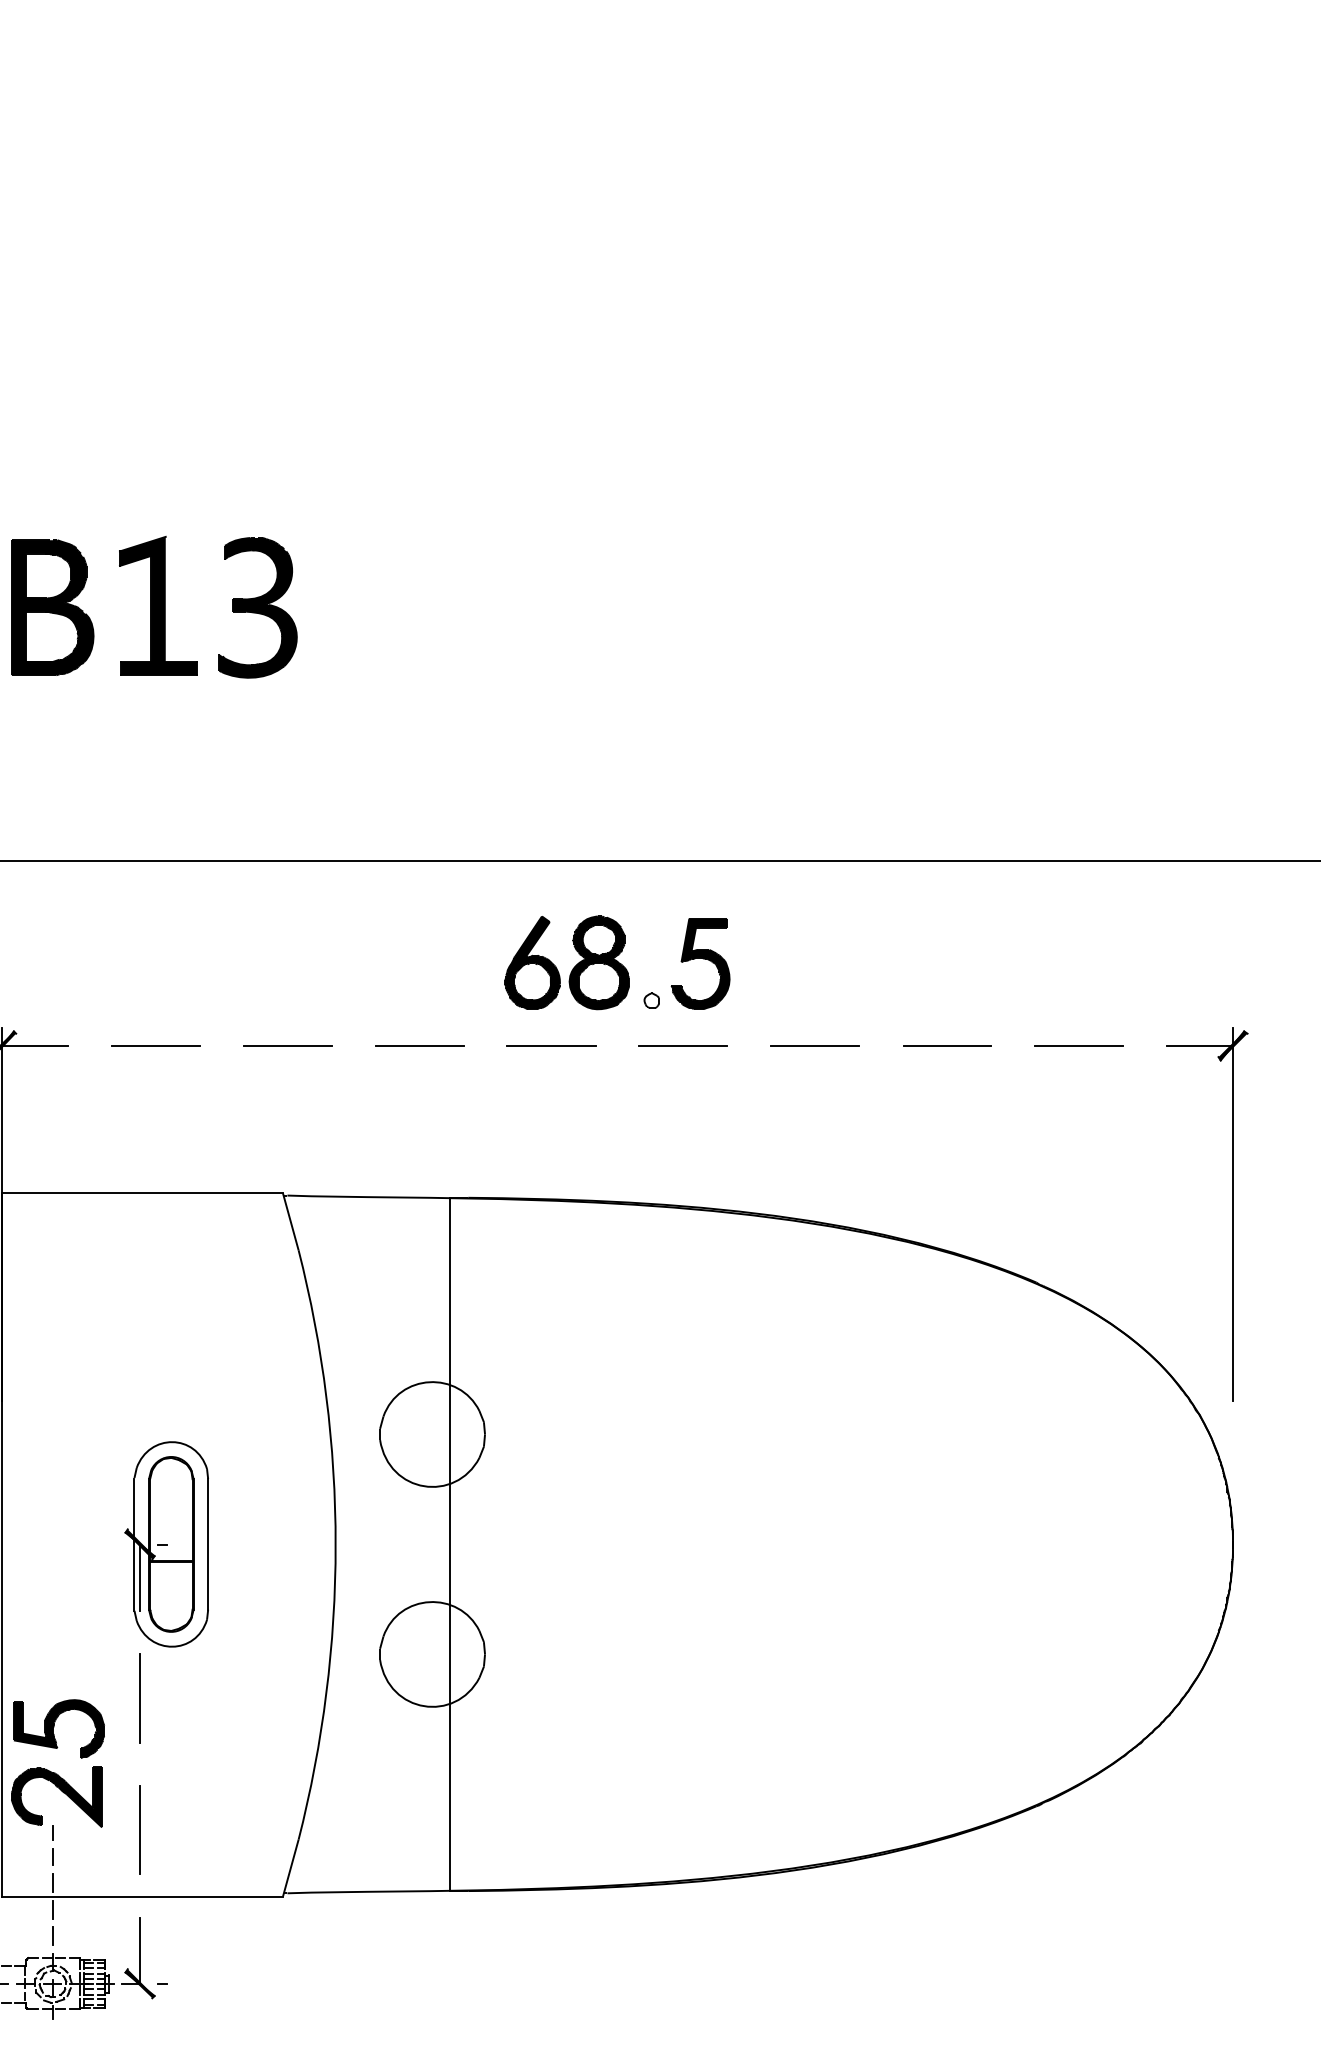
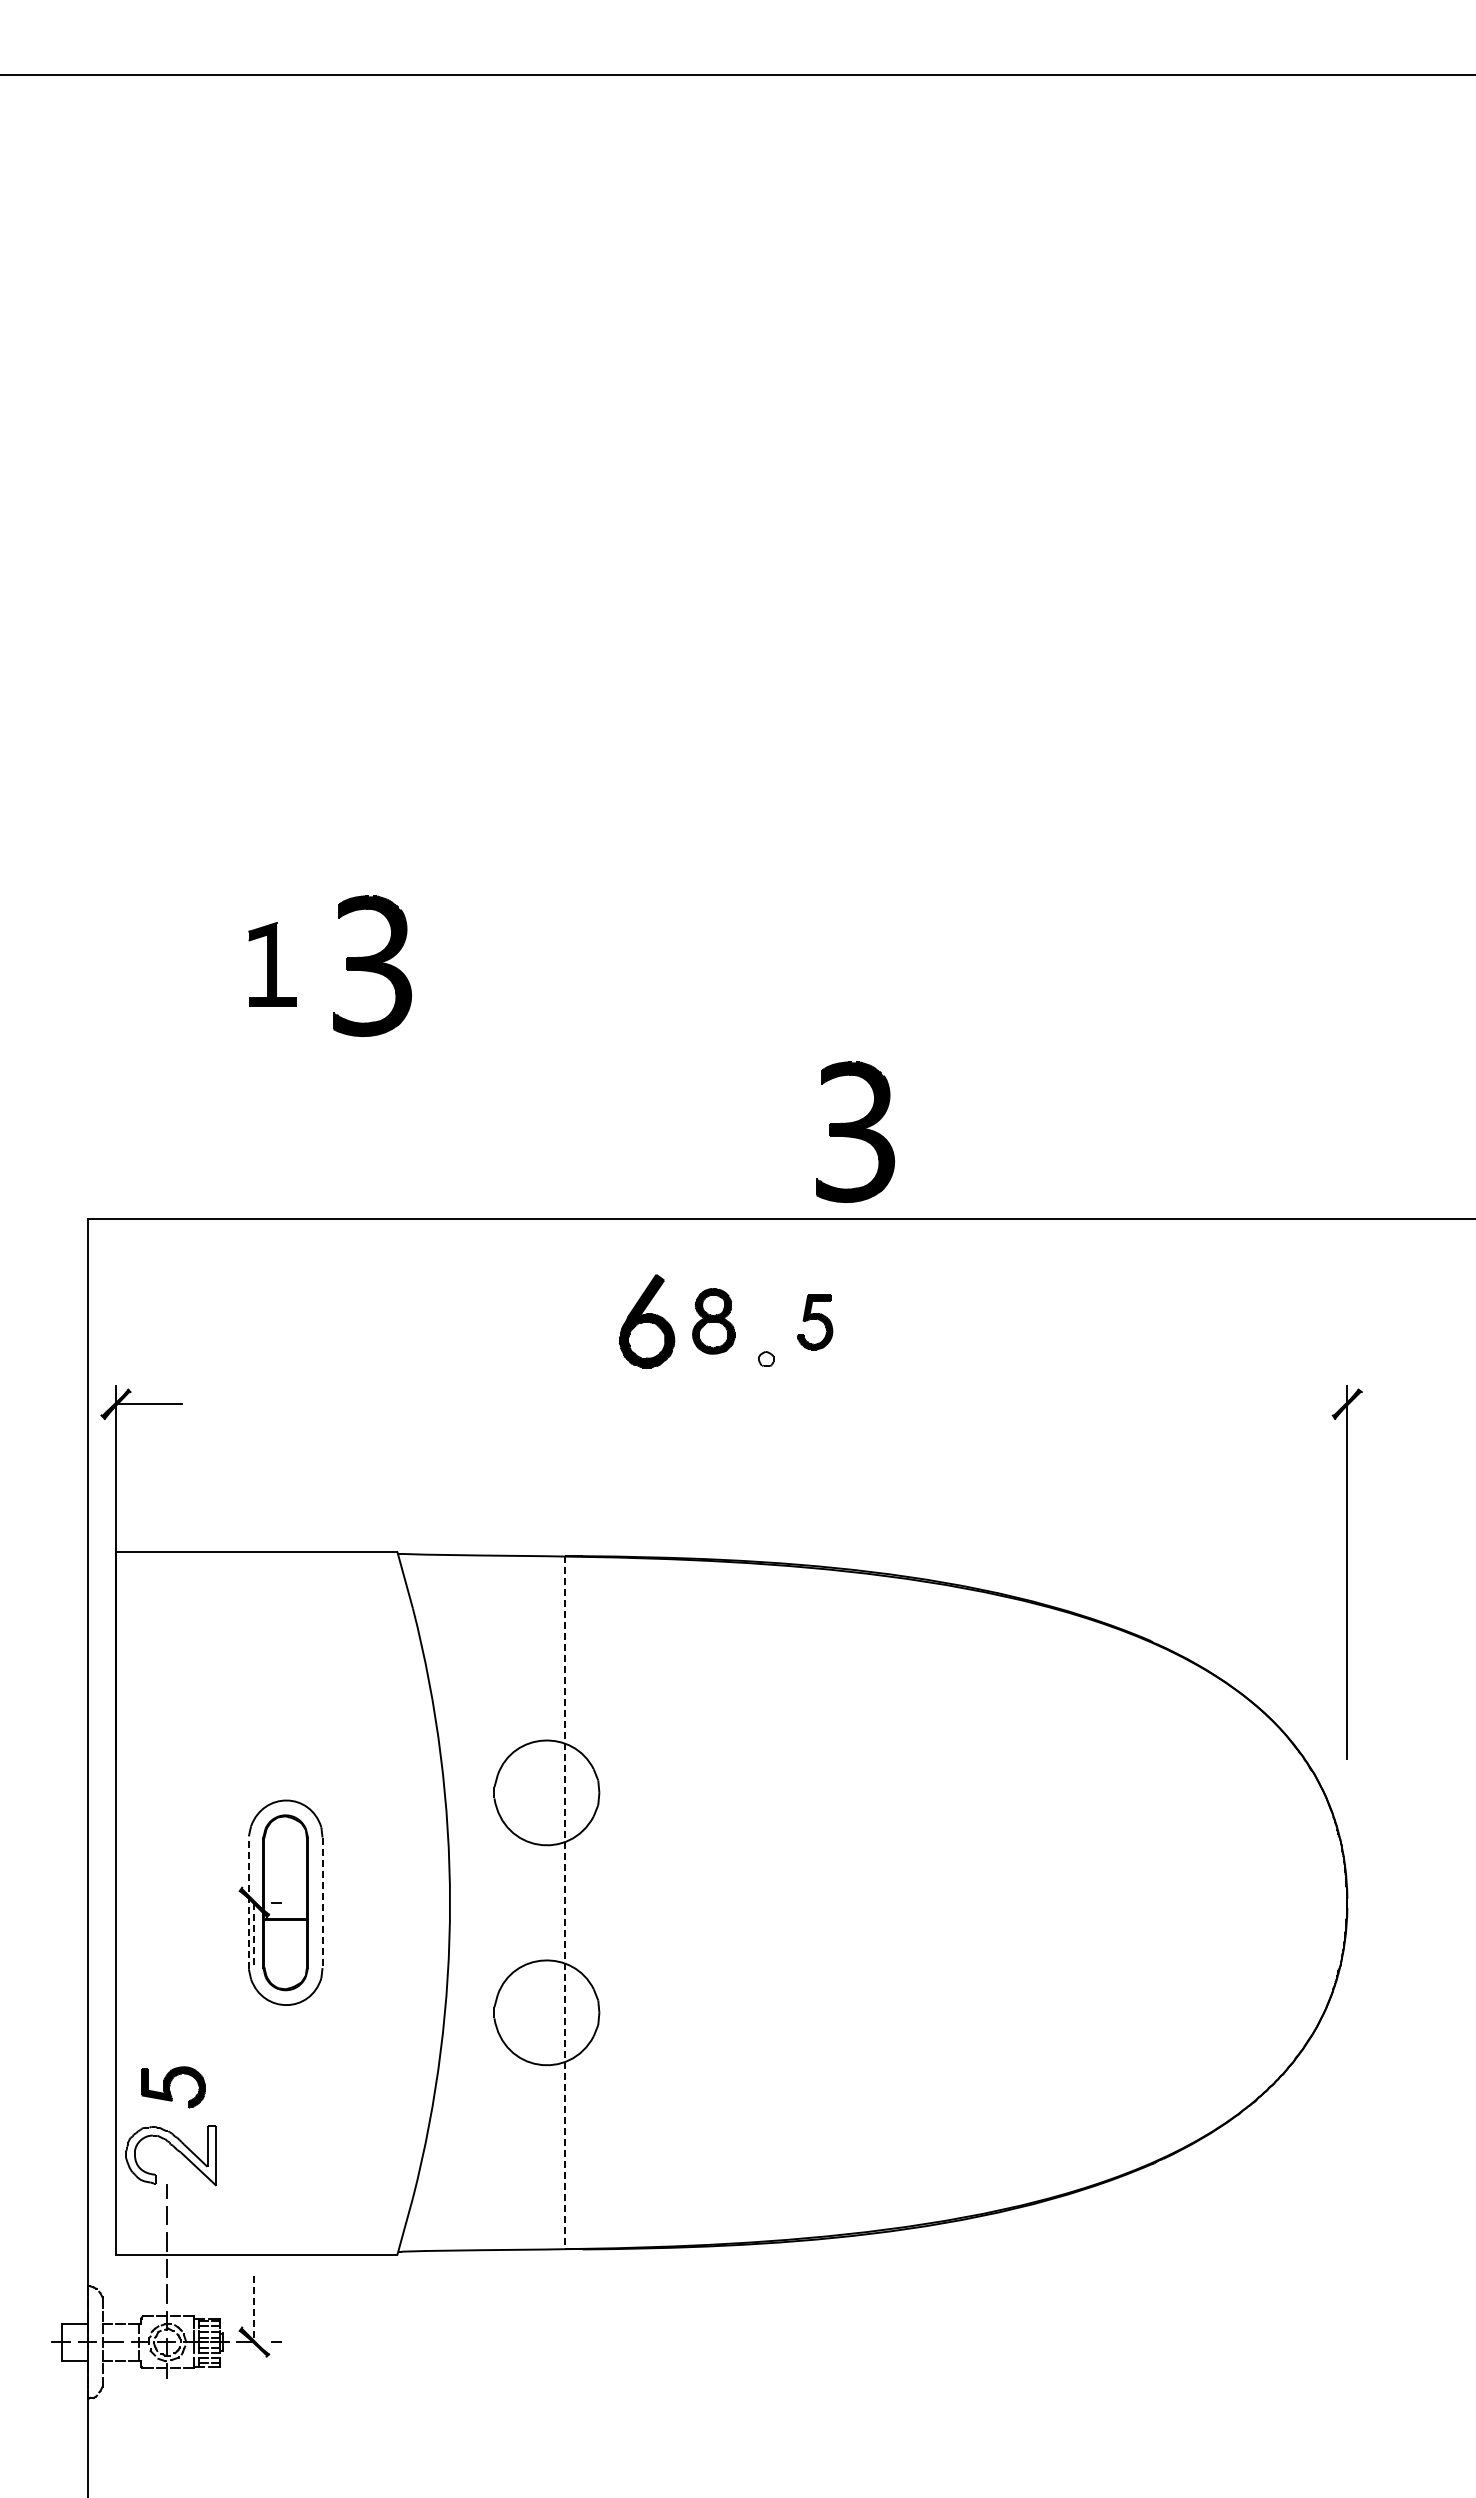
part: (158, 606) -> (272, 964), size x0.6
part: (52, 607) -> (166, 965), removed
part: (741, 774) -> (855, 1132), added
part: (599, 963) -> (713, 1321), size x0.7
part: (700, 964) -> (814, 1322), size x0.6
line: (419, 1045) -> (533, 1403), removed
line: (156, 1046) -> (270, 1404), removed
line: (288, 1046) -> (402, 1404), removed
line: (551, 1046) -> (665, 1404), removed
line: (683, 1046) -> (797, 1404), removed
line: (815, 1046) -> (929, 1404), removed
line: (947, 1046) -> (1061, 1404), removed
line: (1078, 1046) -> (1192, 1404), removed
line: (1200, 1046) -> (1314, 1404), removed
line: (450, 1544) -> (564, 1902), solid -> dashed
line: (134, 1545) -> (248, 1903), solid -> dashed
line: (208, 1545) -> (322, 1903), solid -> dashed
line: (140, 1578) -> (254, 1936), solid -> dashed
line: (140, 1698) -> (254, 2056), removed
part: (59, 1729) -> (173, 2087), size x0.7
fill: (57, 1797) -> (171, 2155), removed
line: (140, 1830) -> (254, 2188), removed
line: (140, 1951) -> (254, 2309), solid -> dashed

